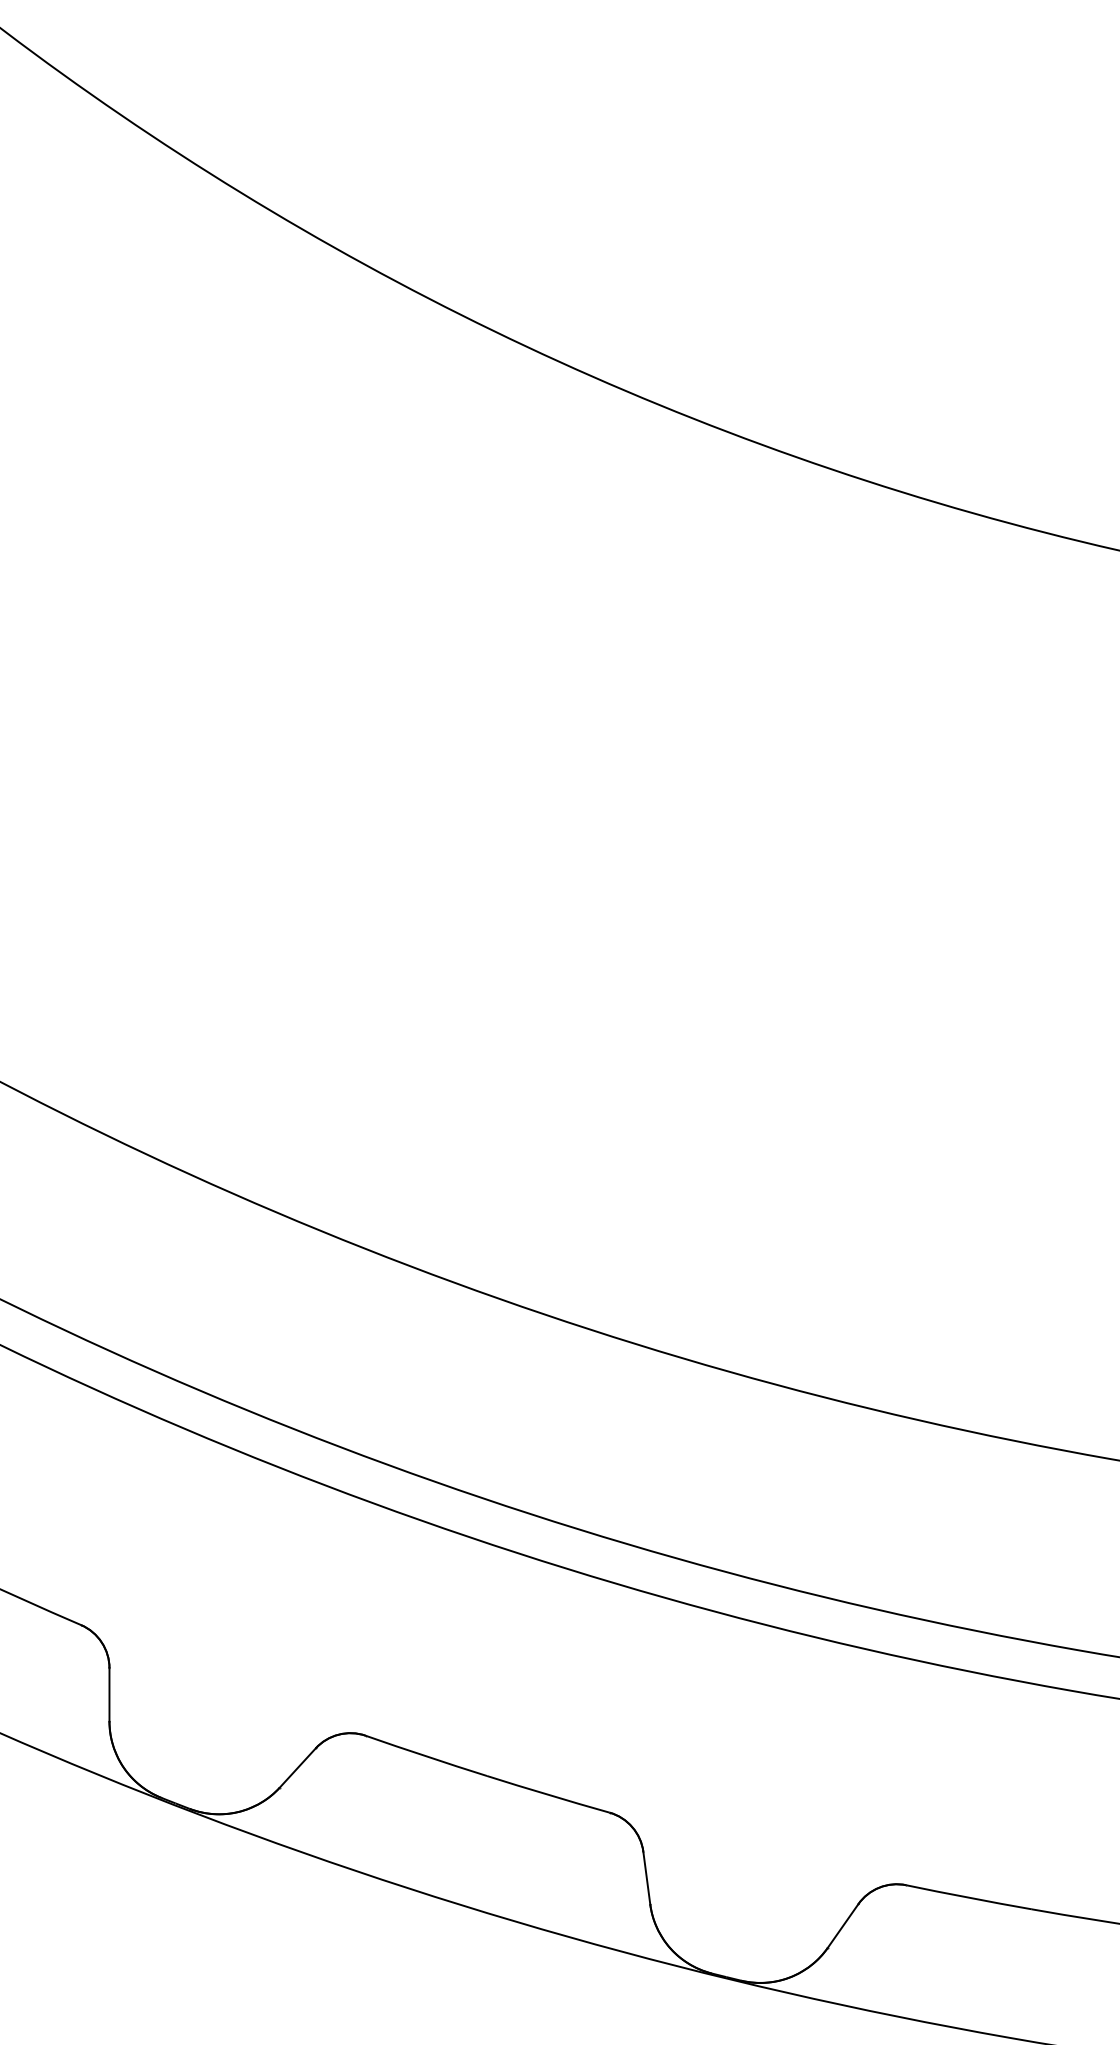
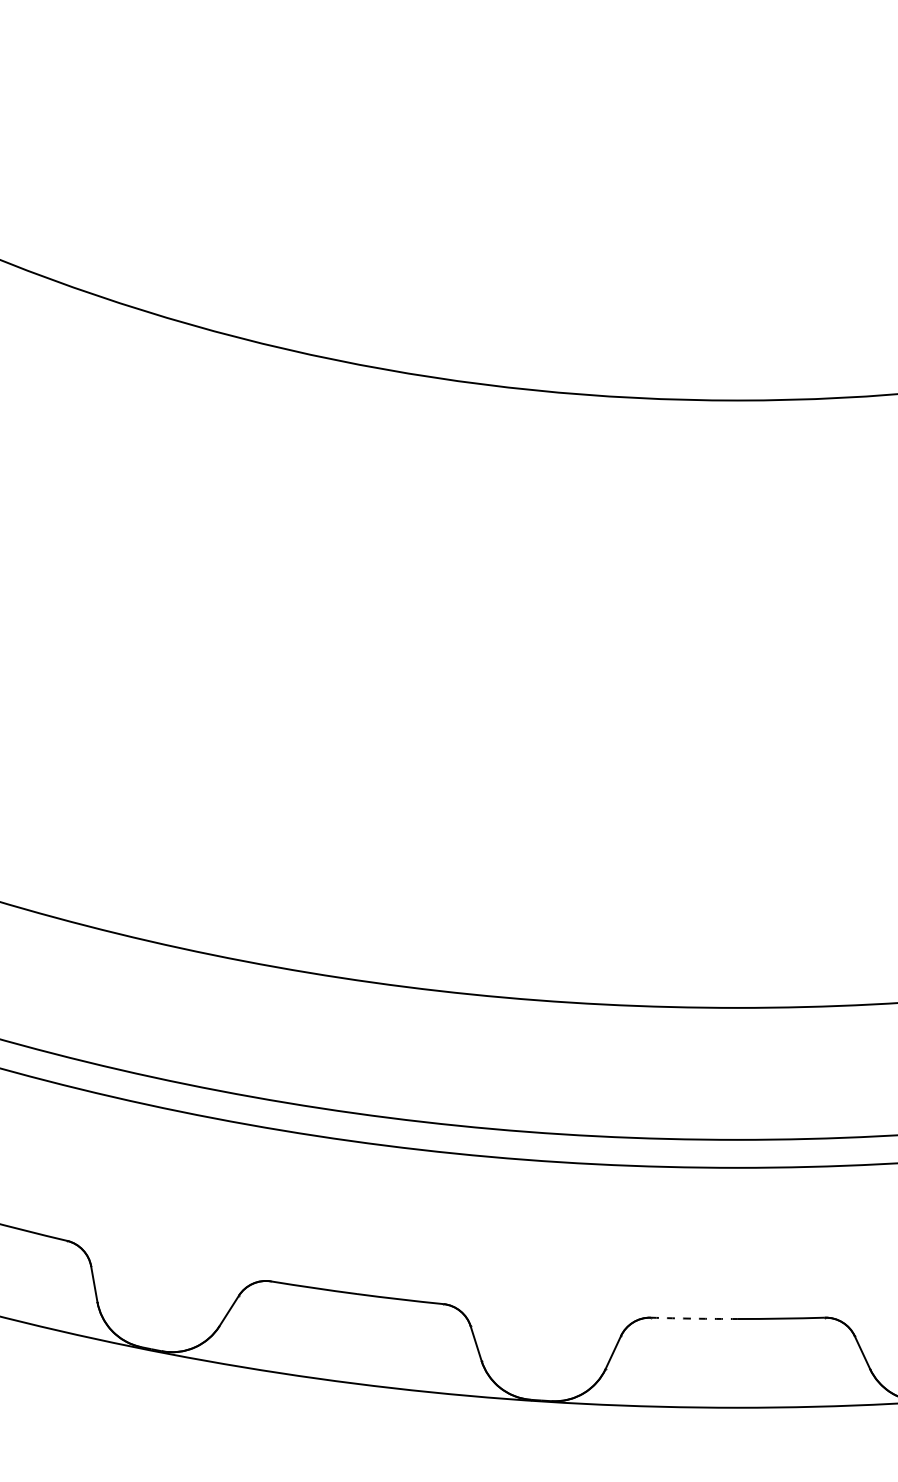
arc: (969, 1897) -> (694, 1318), solid -> dashed

